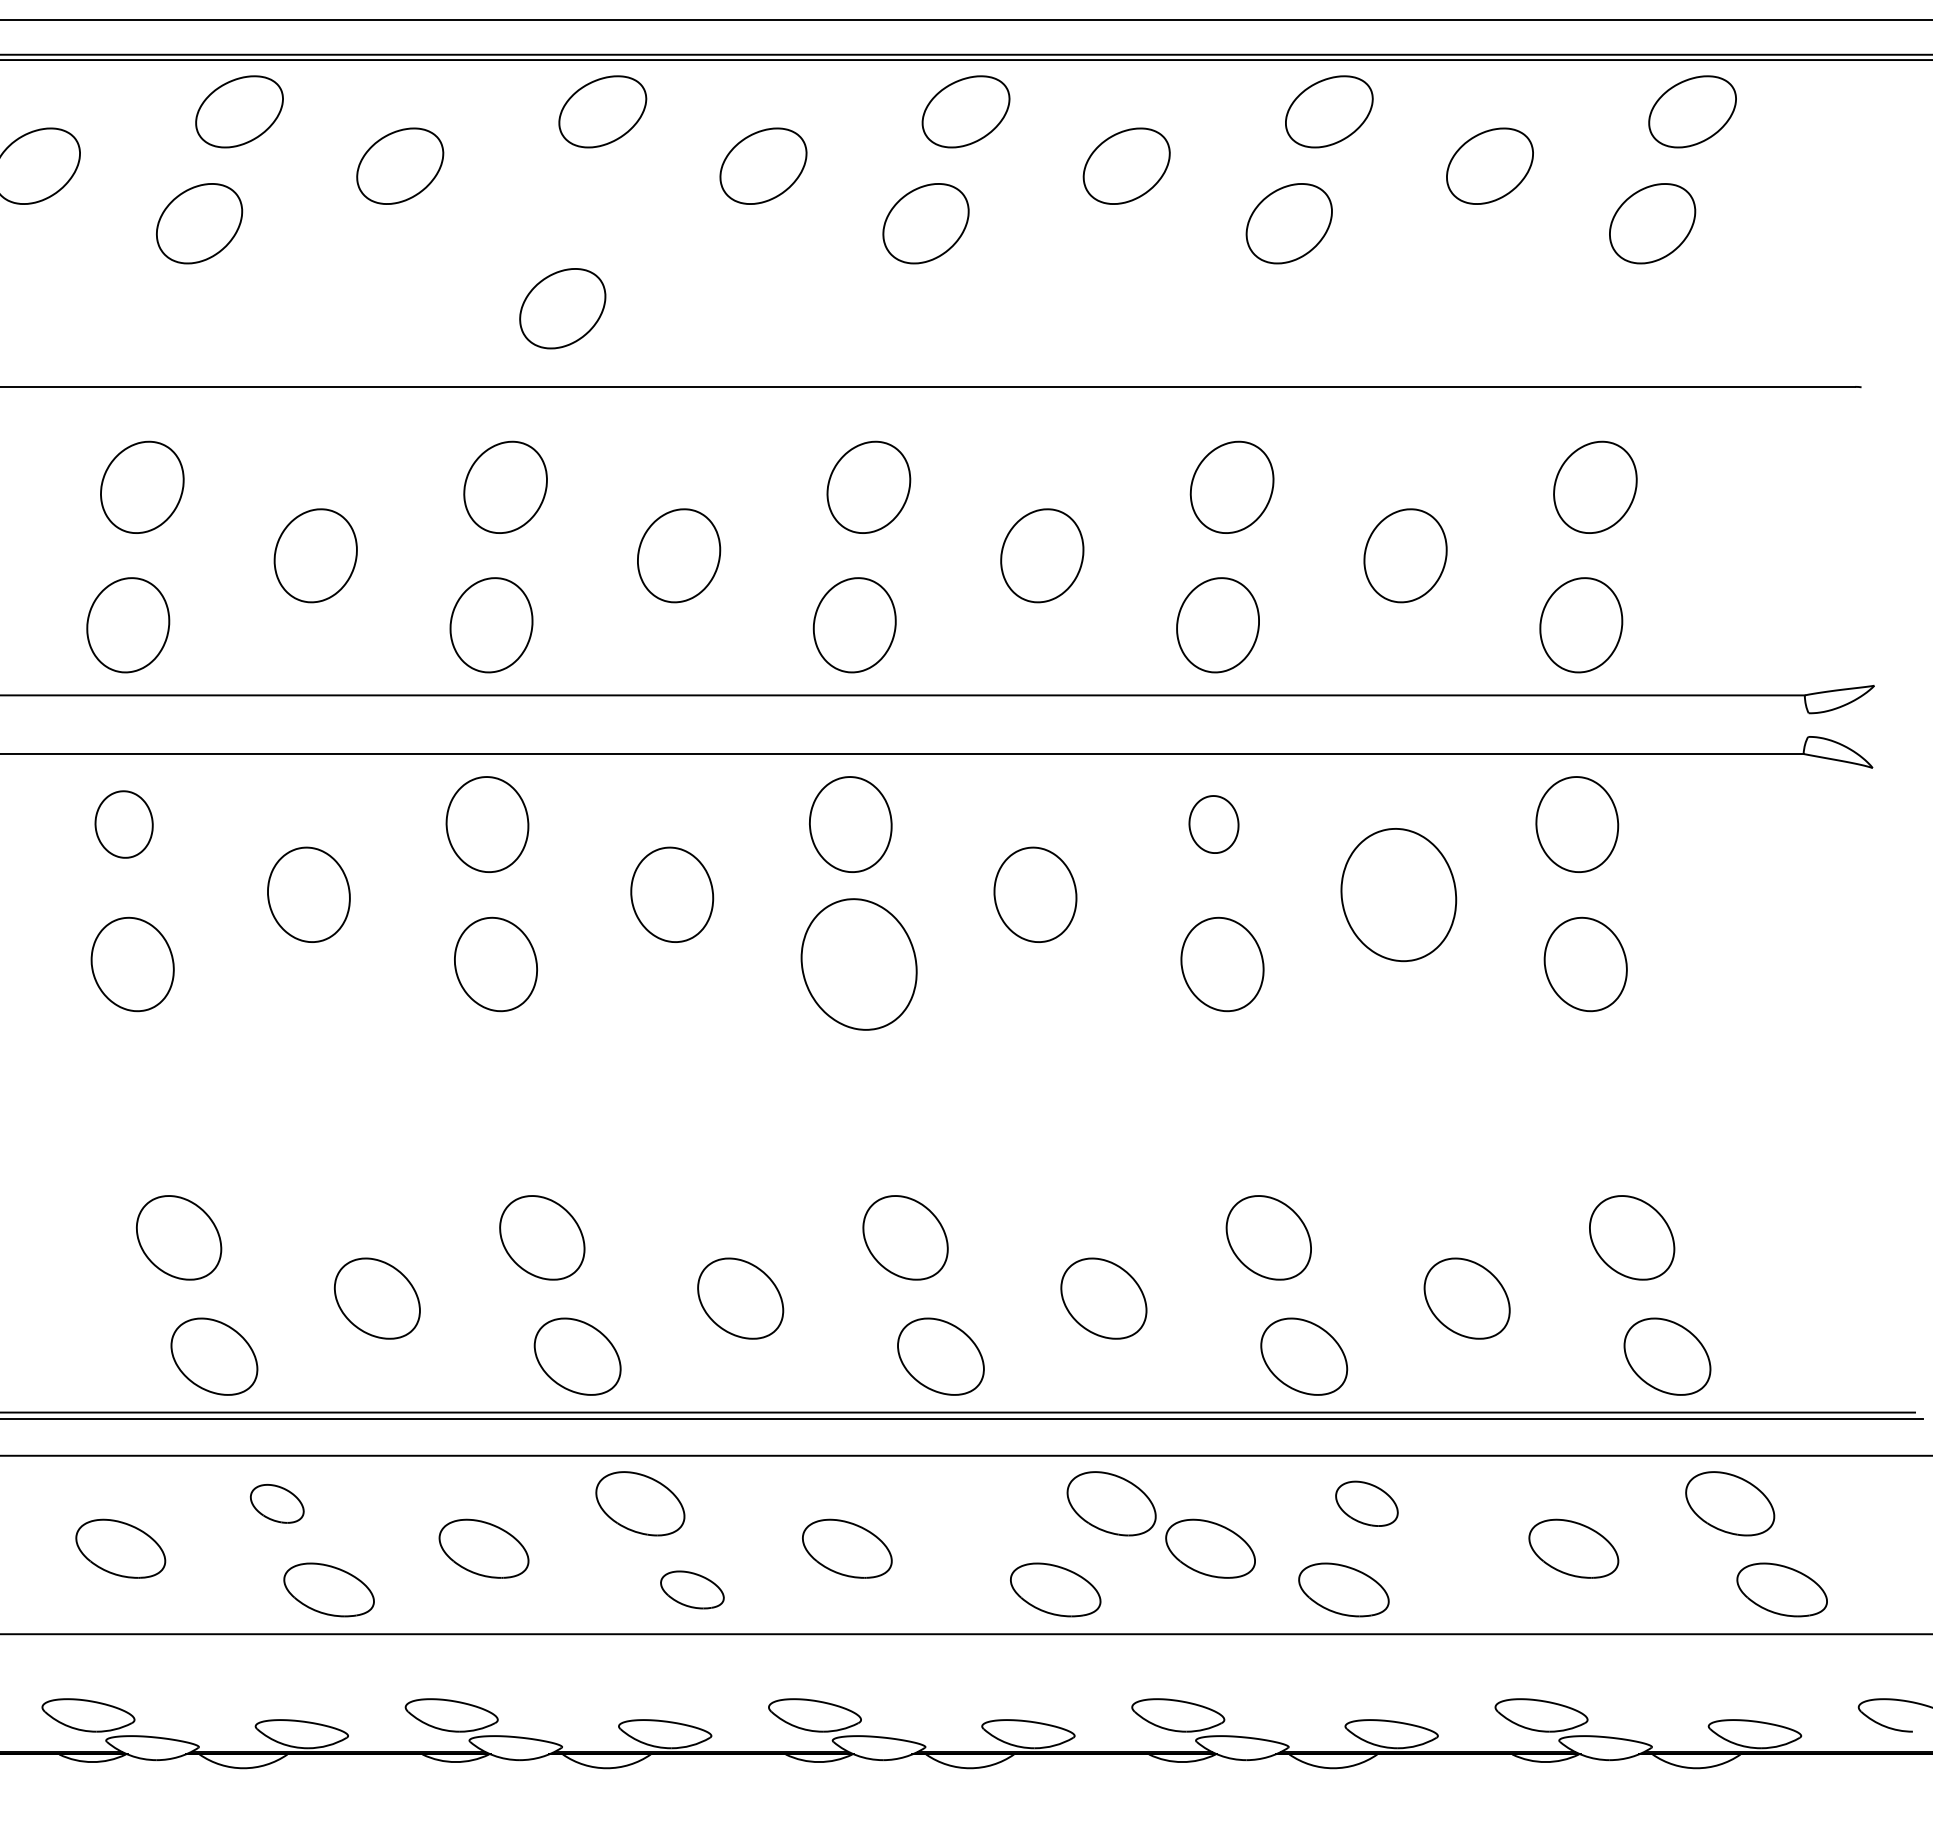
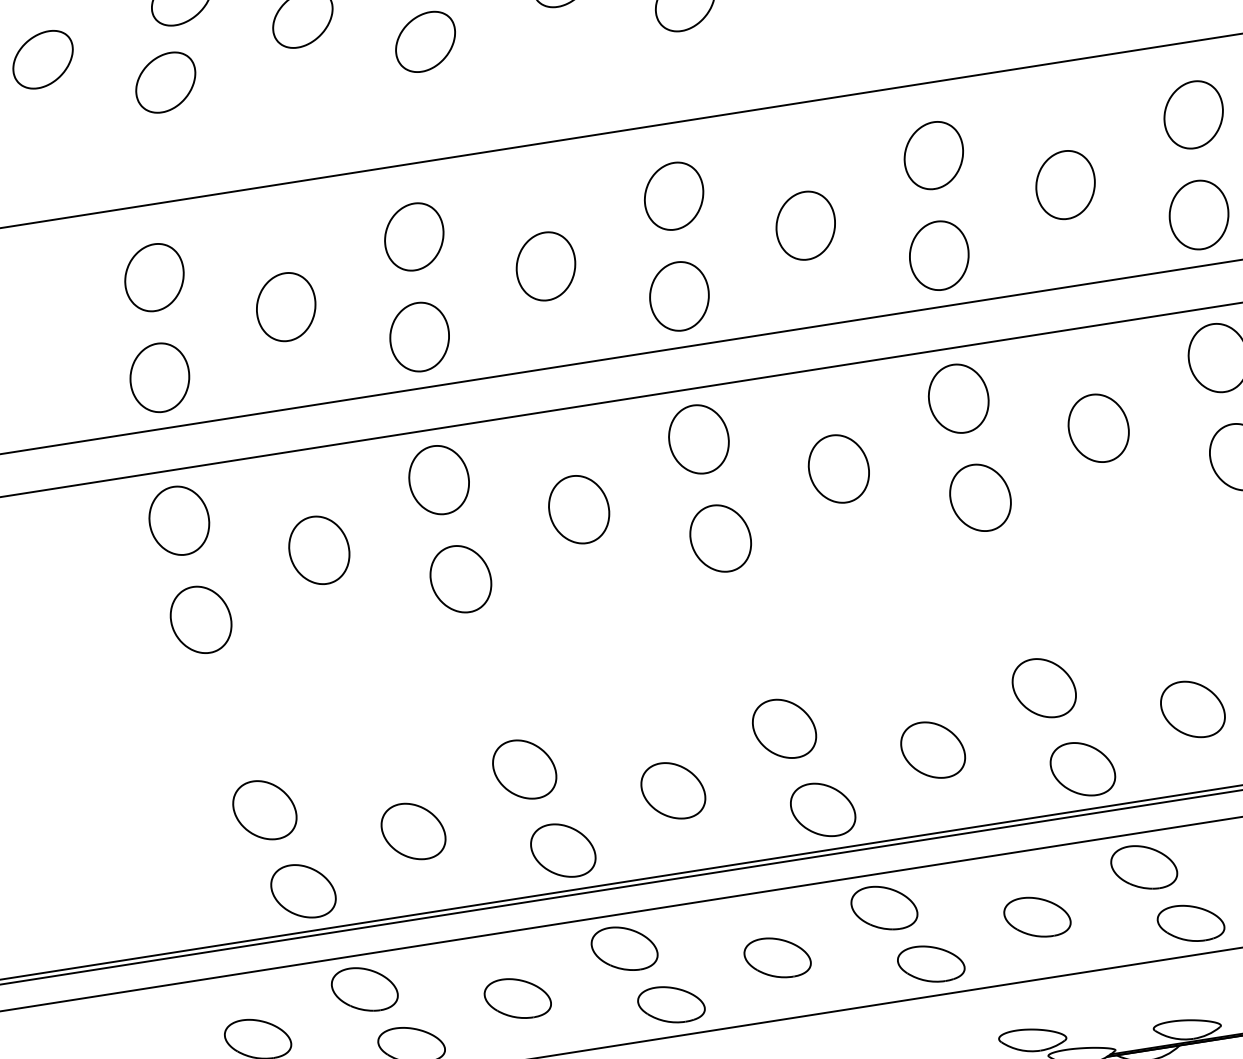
part: (562, 308) -> (425, 41), moved
part: (123, 824) -> (178, 520), size x1.43
part: (1213, 824) -> (958, 398), size x1.67
part: (1398, 894) -> (1098, 428), size x0.71
part: (859, 964) -> (720, 538), size x0.71
part: (277, 1503) -> (364, 989), size x1.67
part: (1111, 1503) -> (884, 907), moved
part: (1366, 1503) -> (1143, 867), size x1.43
part: (692, 1589) -> (671, 1004), size x1.43
part: (1343, 1589) -> (1190, 922), moved

